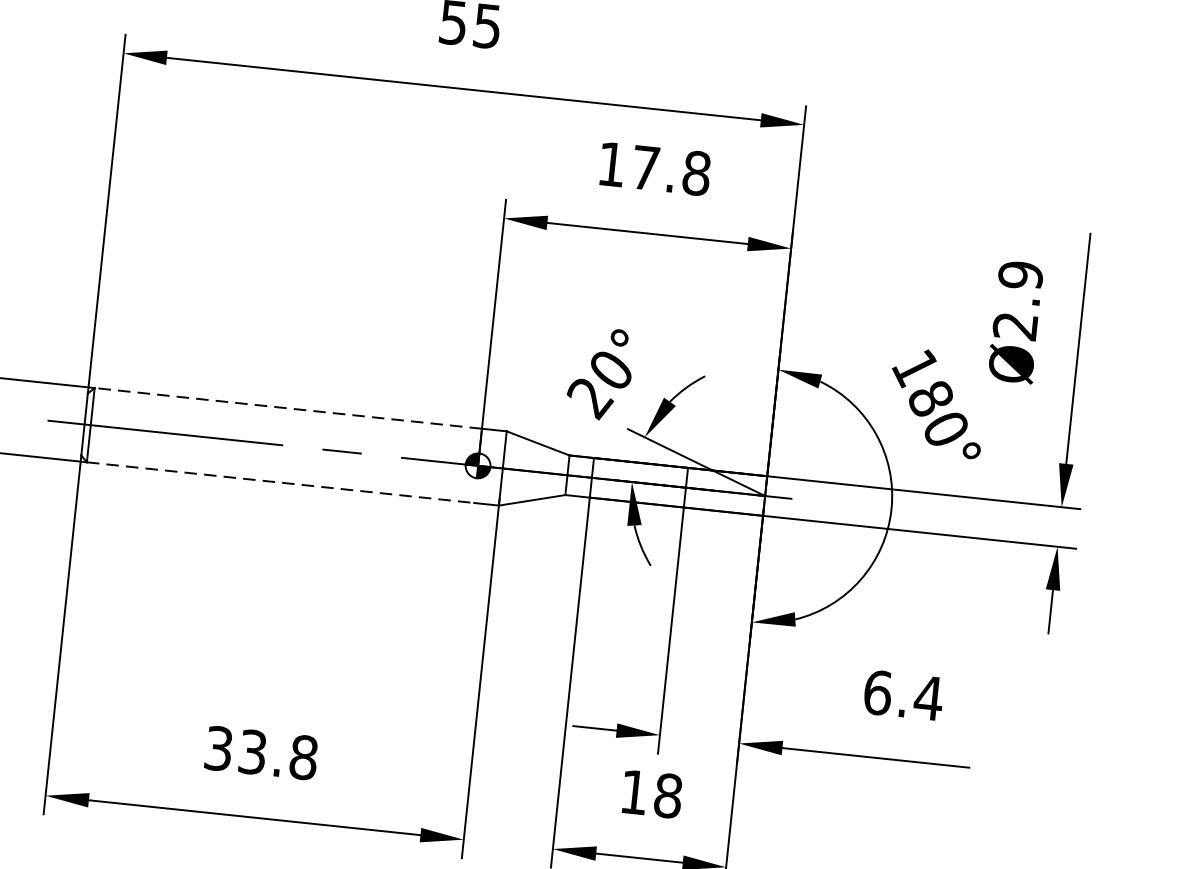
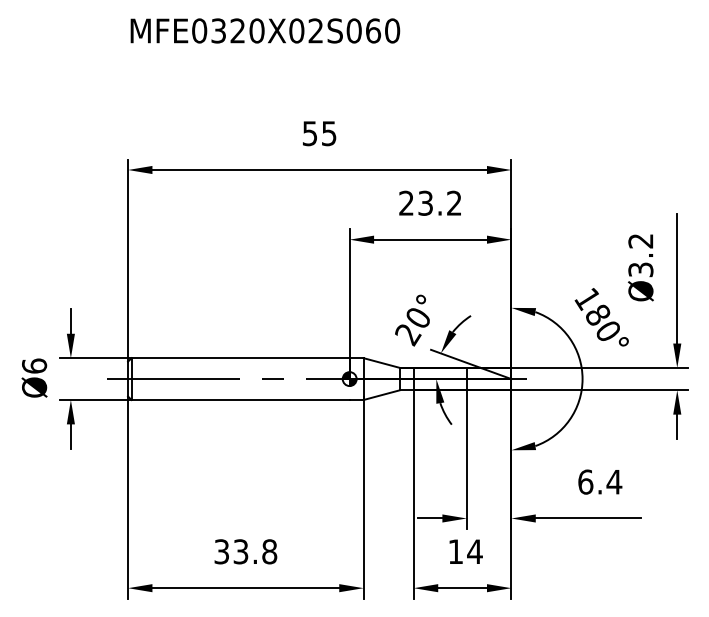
text: (654, 167) -> (430, 202), 17.8 -> 23.2
text: (1017, 300) -> (640, 255), Ø2.9 -> Ø3.2
line: (288, 408) -> (240, 358), dashed -> solid
line: (282, 483) -> (241, 400), dashed -> solid
text: (667, 795) -> (474, 551), 18 -> 14

